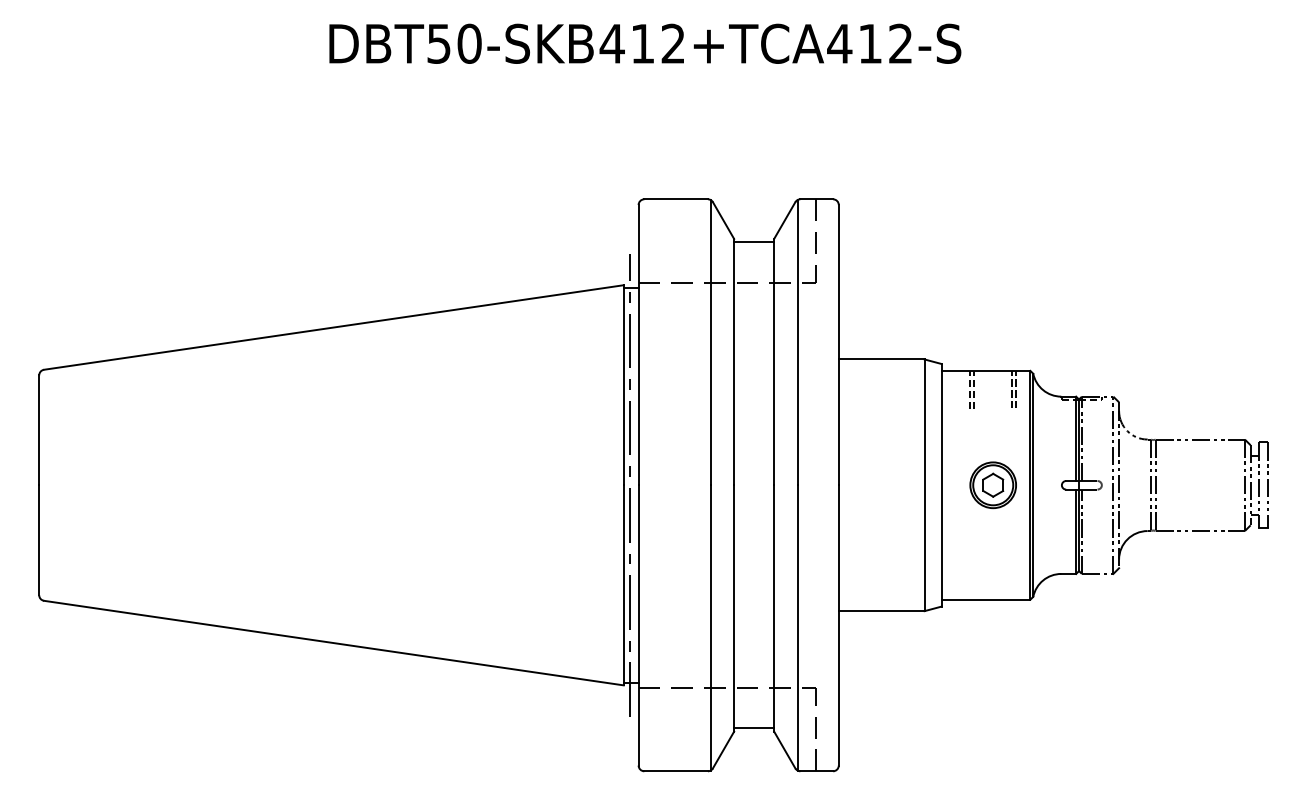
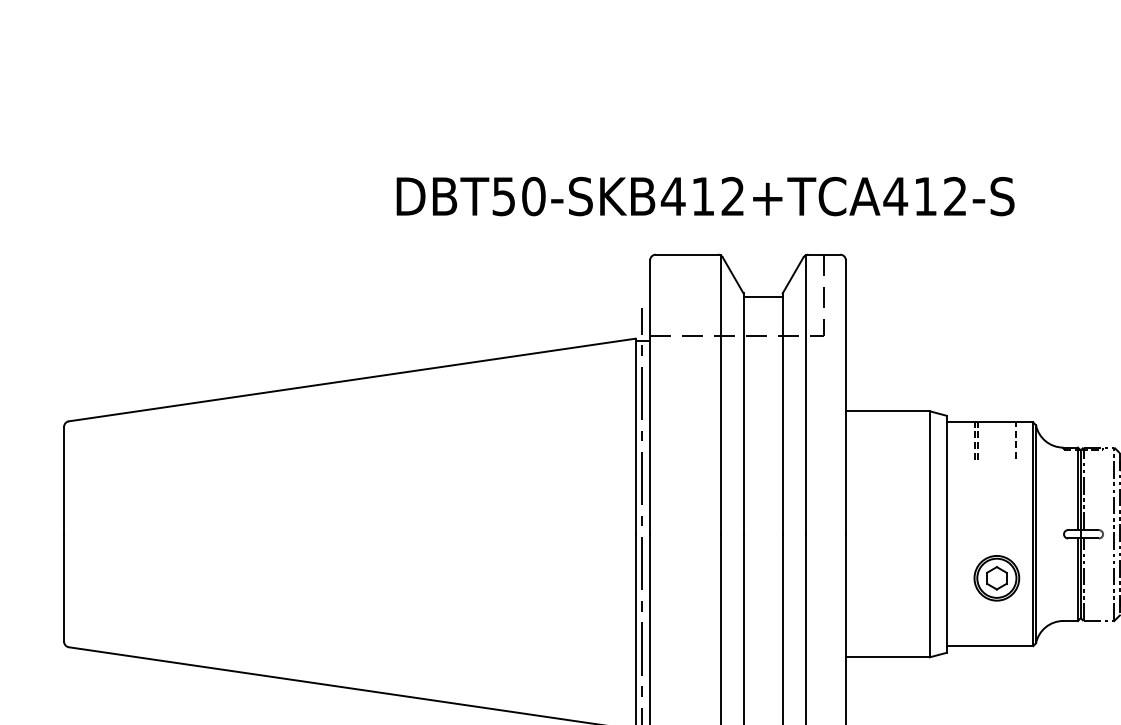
text: (645, 43) -> (705, 196), moved
line: (1016, 389) -> (1019, 440), removed
part: (992, 485) -> (996, 578), moved

